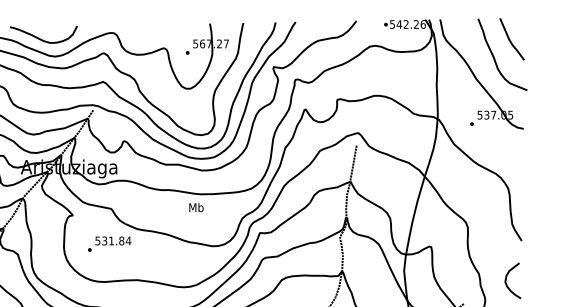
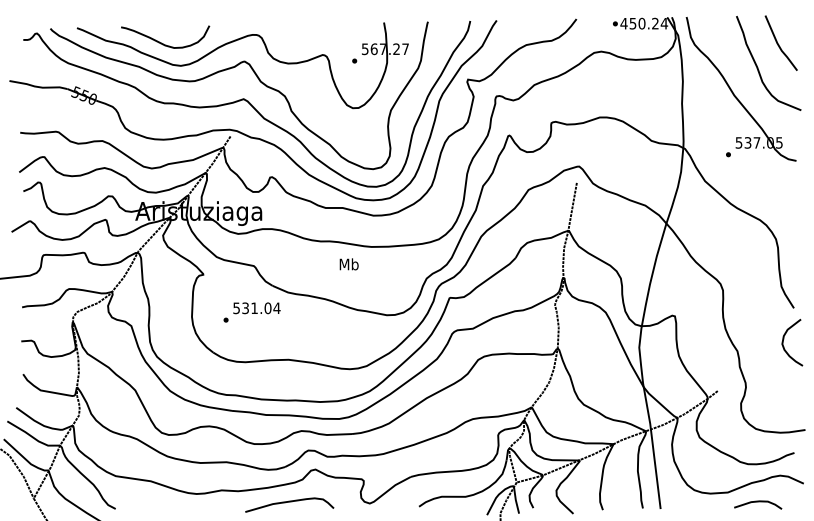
text: (408, 24) -> (644, 23), 542.26 -> 450.24
text: (195, 207) -> (348, 264), moved
text: (121, 240) -> (267, 307), 531.84 -> 531.04
curve: (506, 278) -> (784, 339), moved

